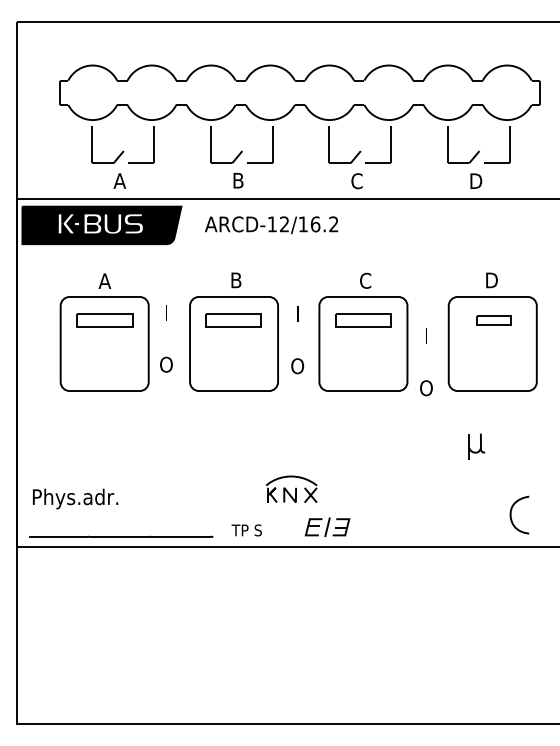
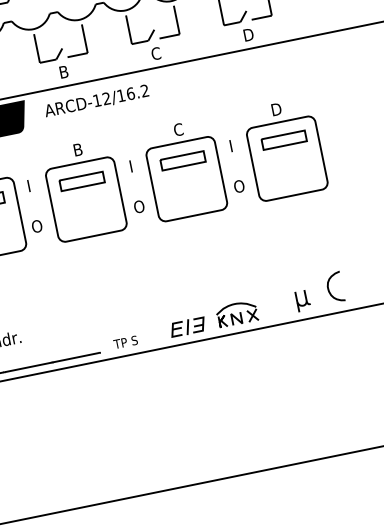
part: (493, 320) -> (284, 140), size x1.67
text: (426, 362) -> (235, 166), moved
part: (476, 446) -> (303, 300), moved
part: (291, 488) -> (236, 313), moved

